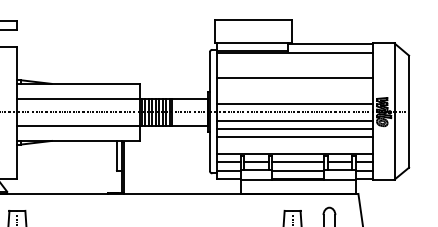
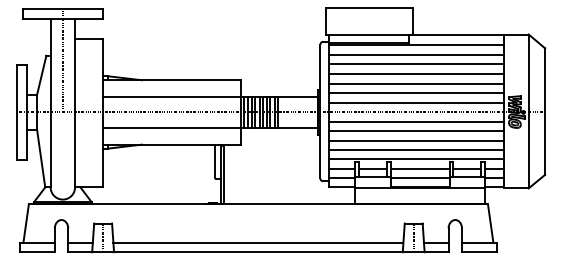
line: (295, 61) -> (416, 54), added
line: (295, 69) -> (416, 64), added
line: (295, 86) -> (416, 83), added
line: (295, 95) -> (416, 93), added
line: (295, 145) -> (416, 149), added

